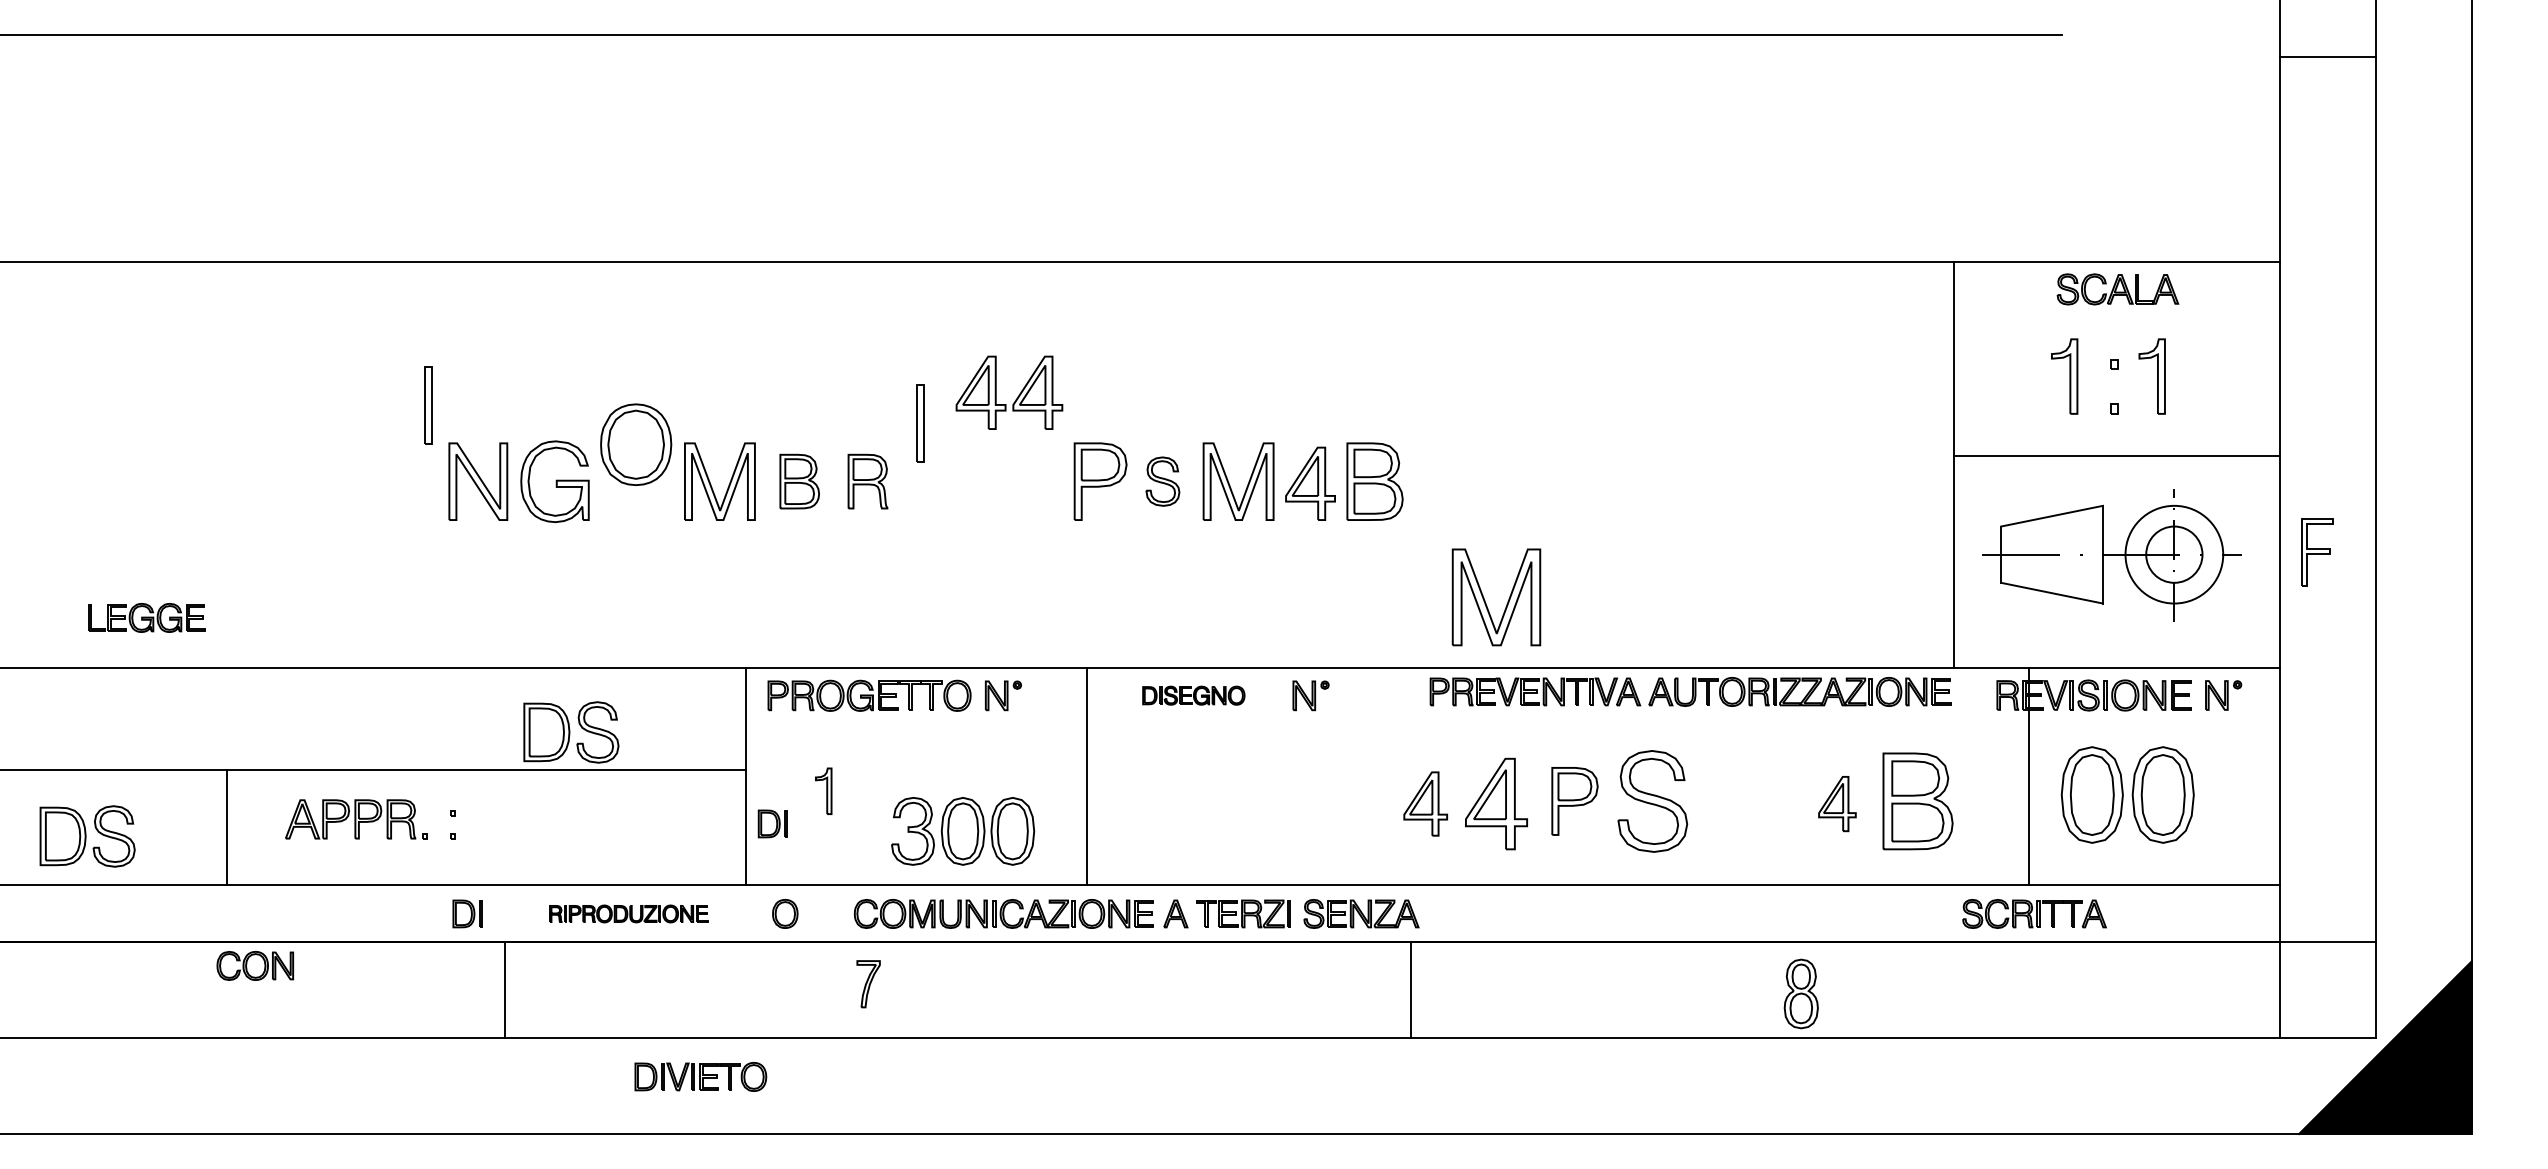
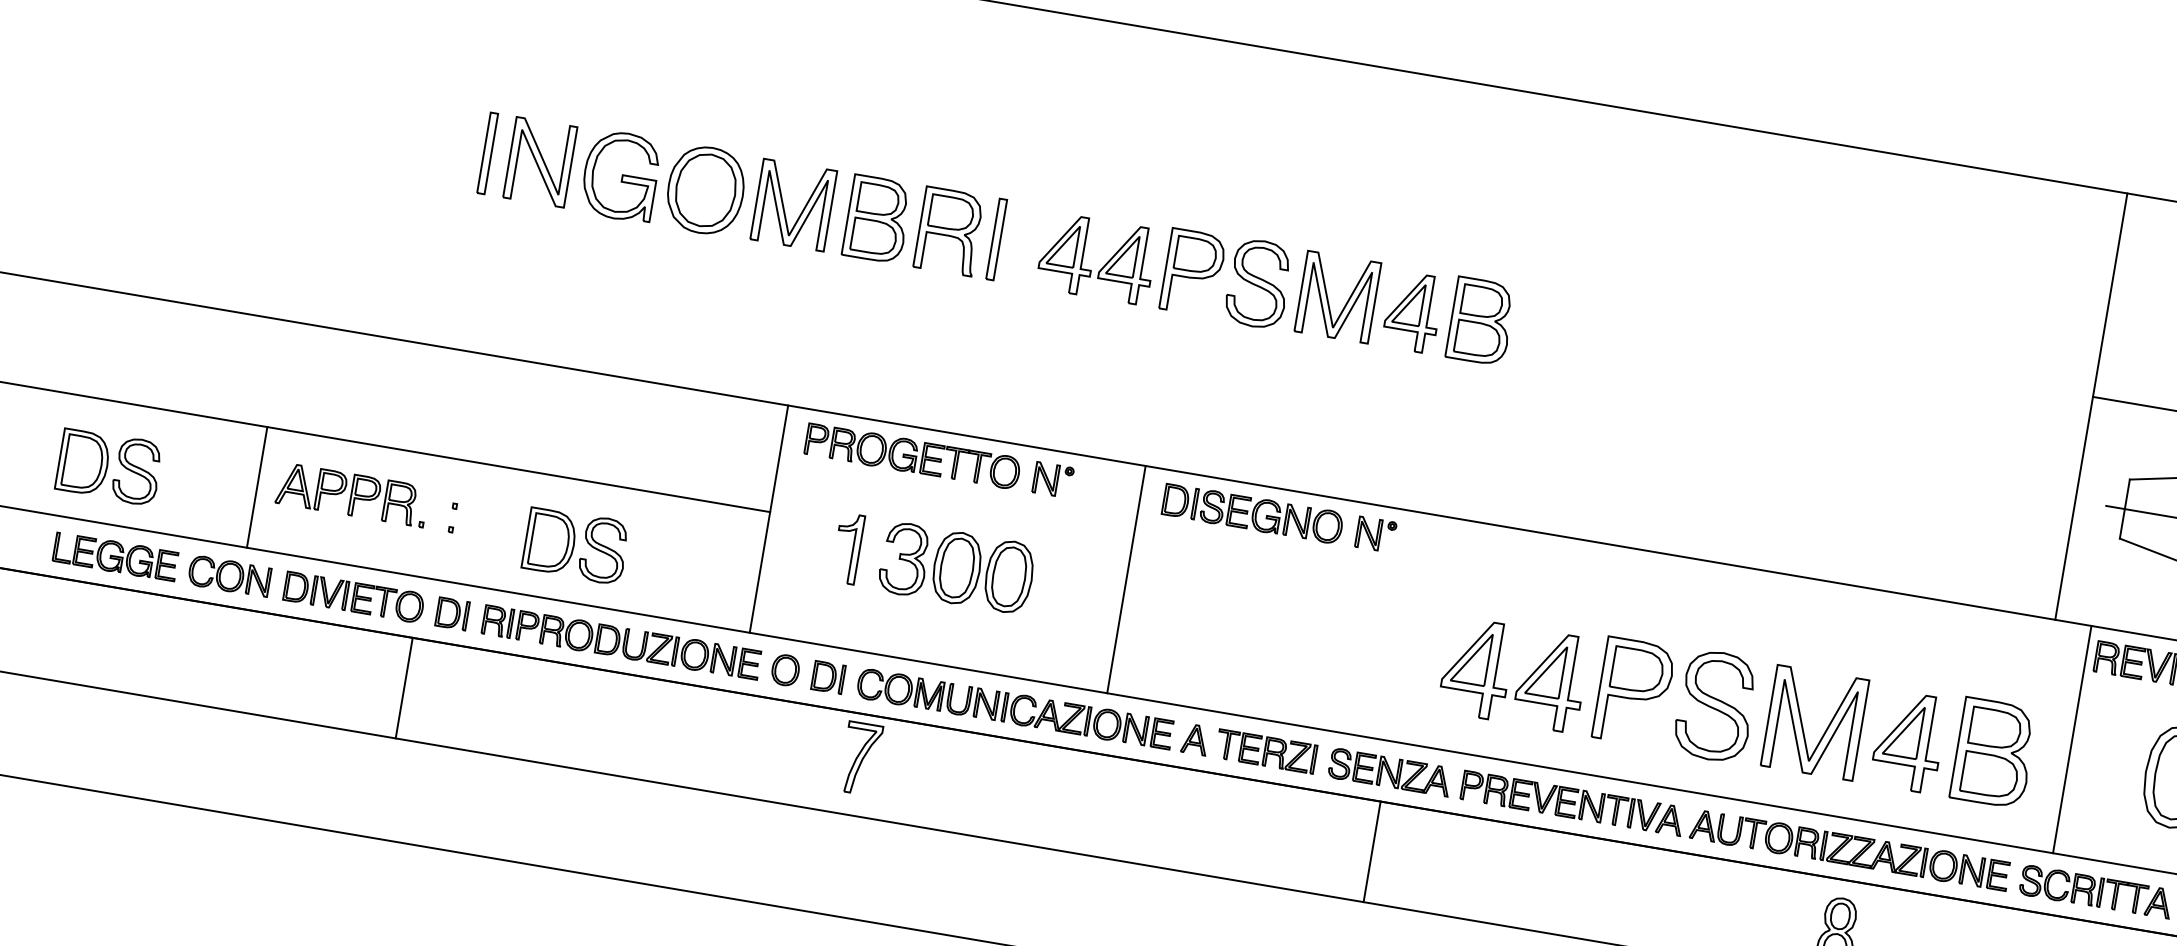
part: (1017, 396) -> (1104, 264), moved
part: (428, 405) -> (488, 153), moved
part: (920, 423) -> (996, 239), moved
part: (636, 444) -> (706, 190), moved
part: (799, 481) -> (877, 219), size x1.43
part: (867, 481) -> (948, 231), size x1.43
part: (1162, 481) -> (1258, 283), size x1.67
part: (1485, 600) -> (1802, 724), moved
part: (146, 617) -> (115, 556), moved
part: (1690, 691) -> (1735, 830), moved
part: (1193, 695) -> (1252, 513), size x1.67
part: (571, 732) -> (575, 545), moved
line: (2029, 776) -> (2072, 739), moved
part: (823, 790) -> (847, 547), size x1.43
part: (1574, 801) -> (1633, 692), size x1.43
part: (1425, 803) -> (1476, 667), size x1.43
part: (1837, 803) -> (1909, 741), size x1.67
part: (772, 823) -> (827, 676), moved
line: (226, 826) -> (256, 486), moved
part: (963, 831) -> (957, 568), moved
part: (87, 836) -> (109, 466), moved
part: (628, 913) -> (621, 641), size x1.67
part: (254, 965) -> (228, 575), moved
part: (868, 984) -> (860, 759), size x1.43
line: (504, 990) -> (404, 688), moved
line: (1411, 990) -> (1372, 852), moved
part: (700, 1076) -> (353, 596), moved

